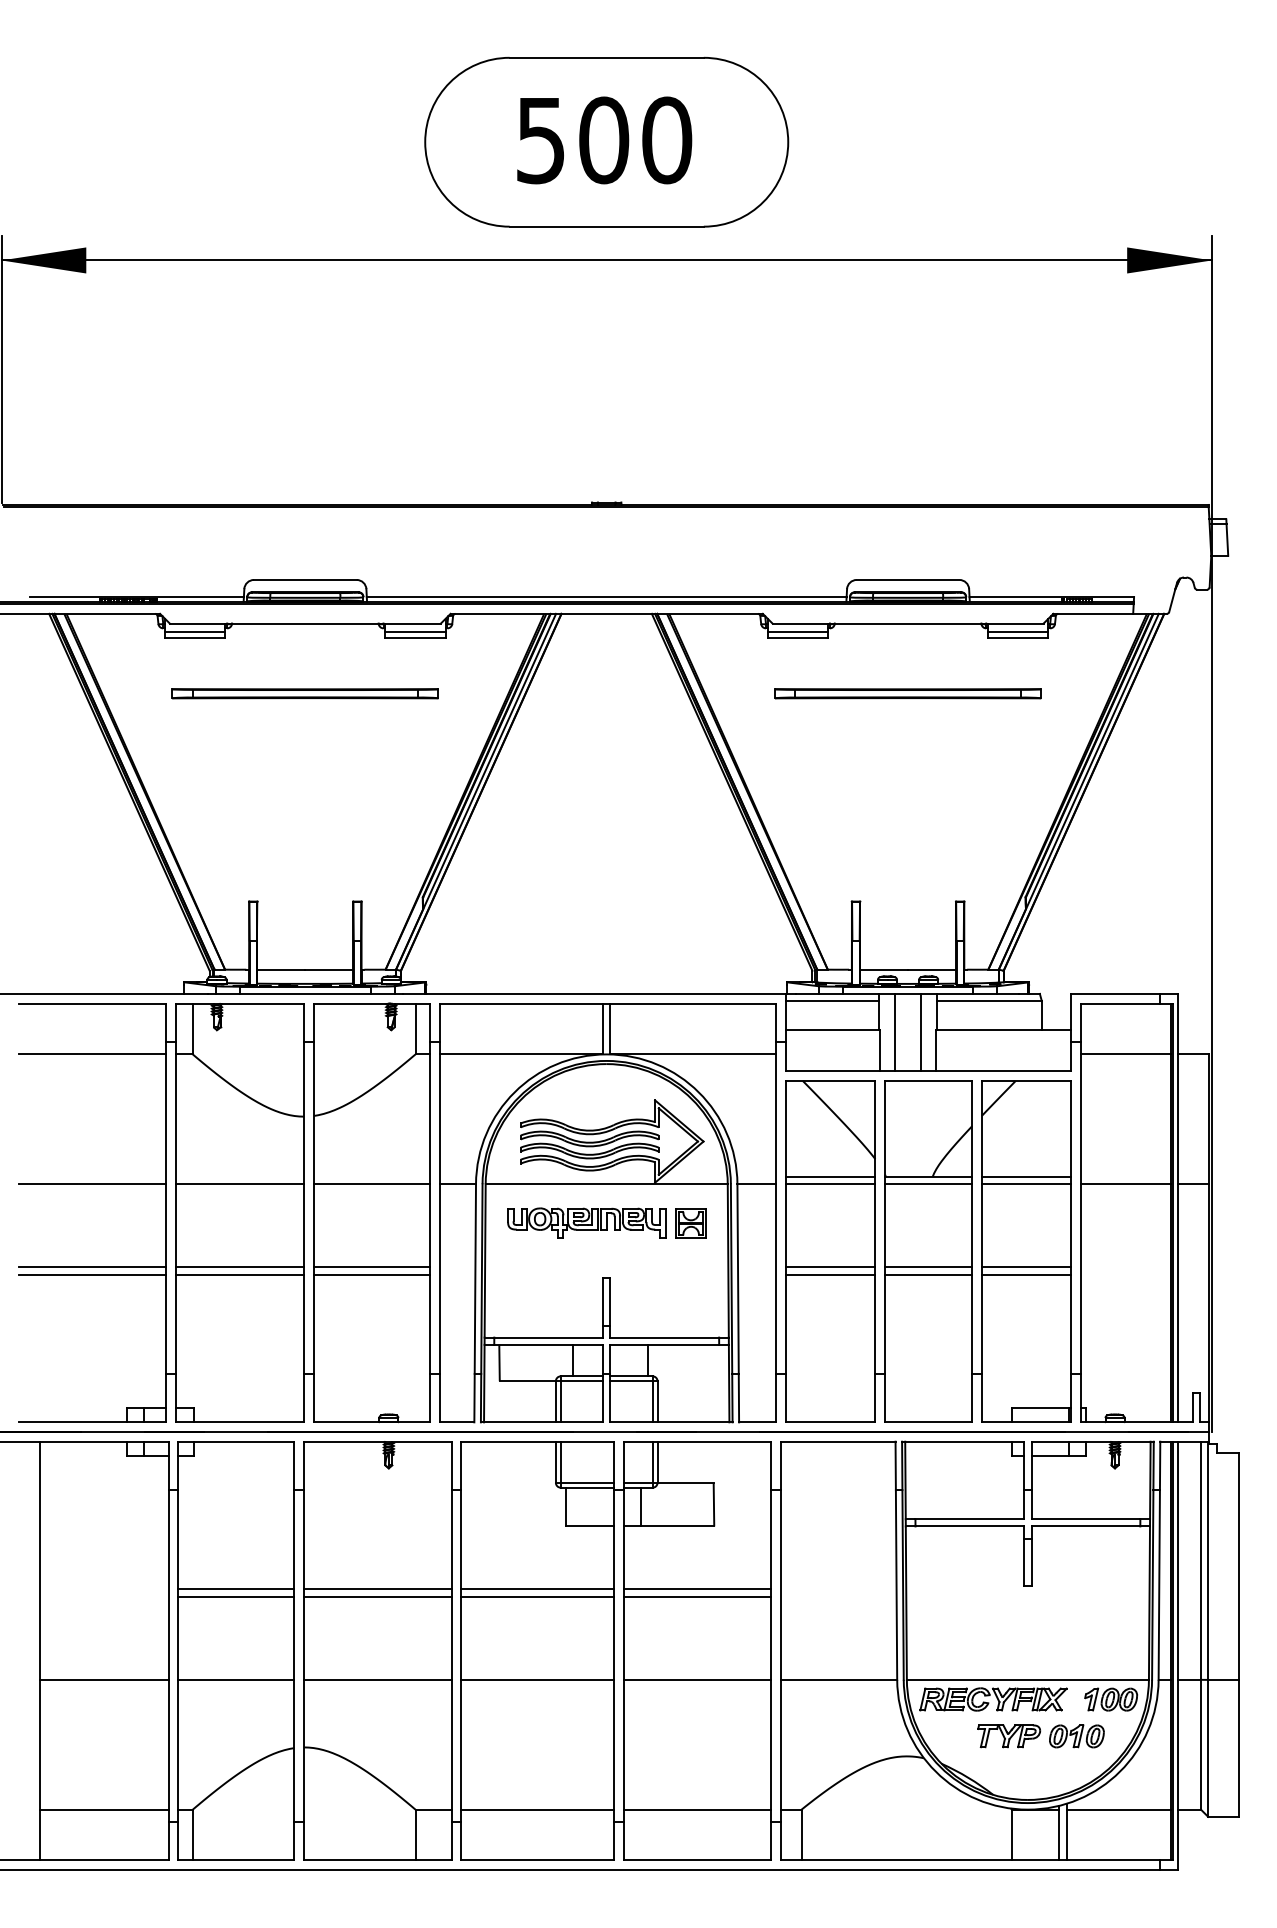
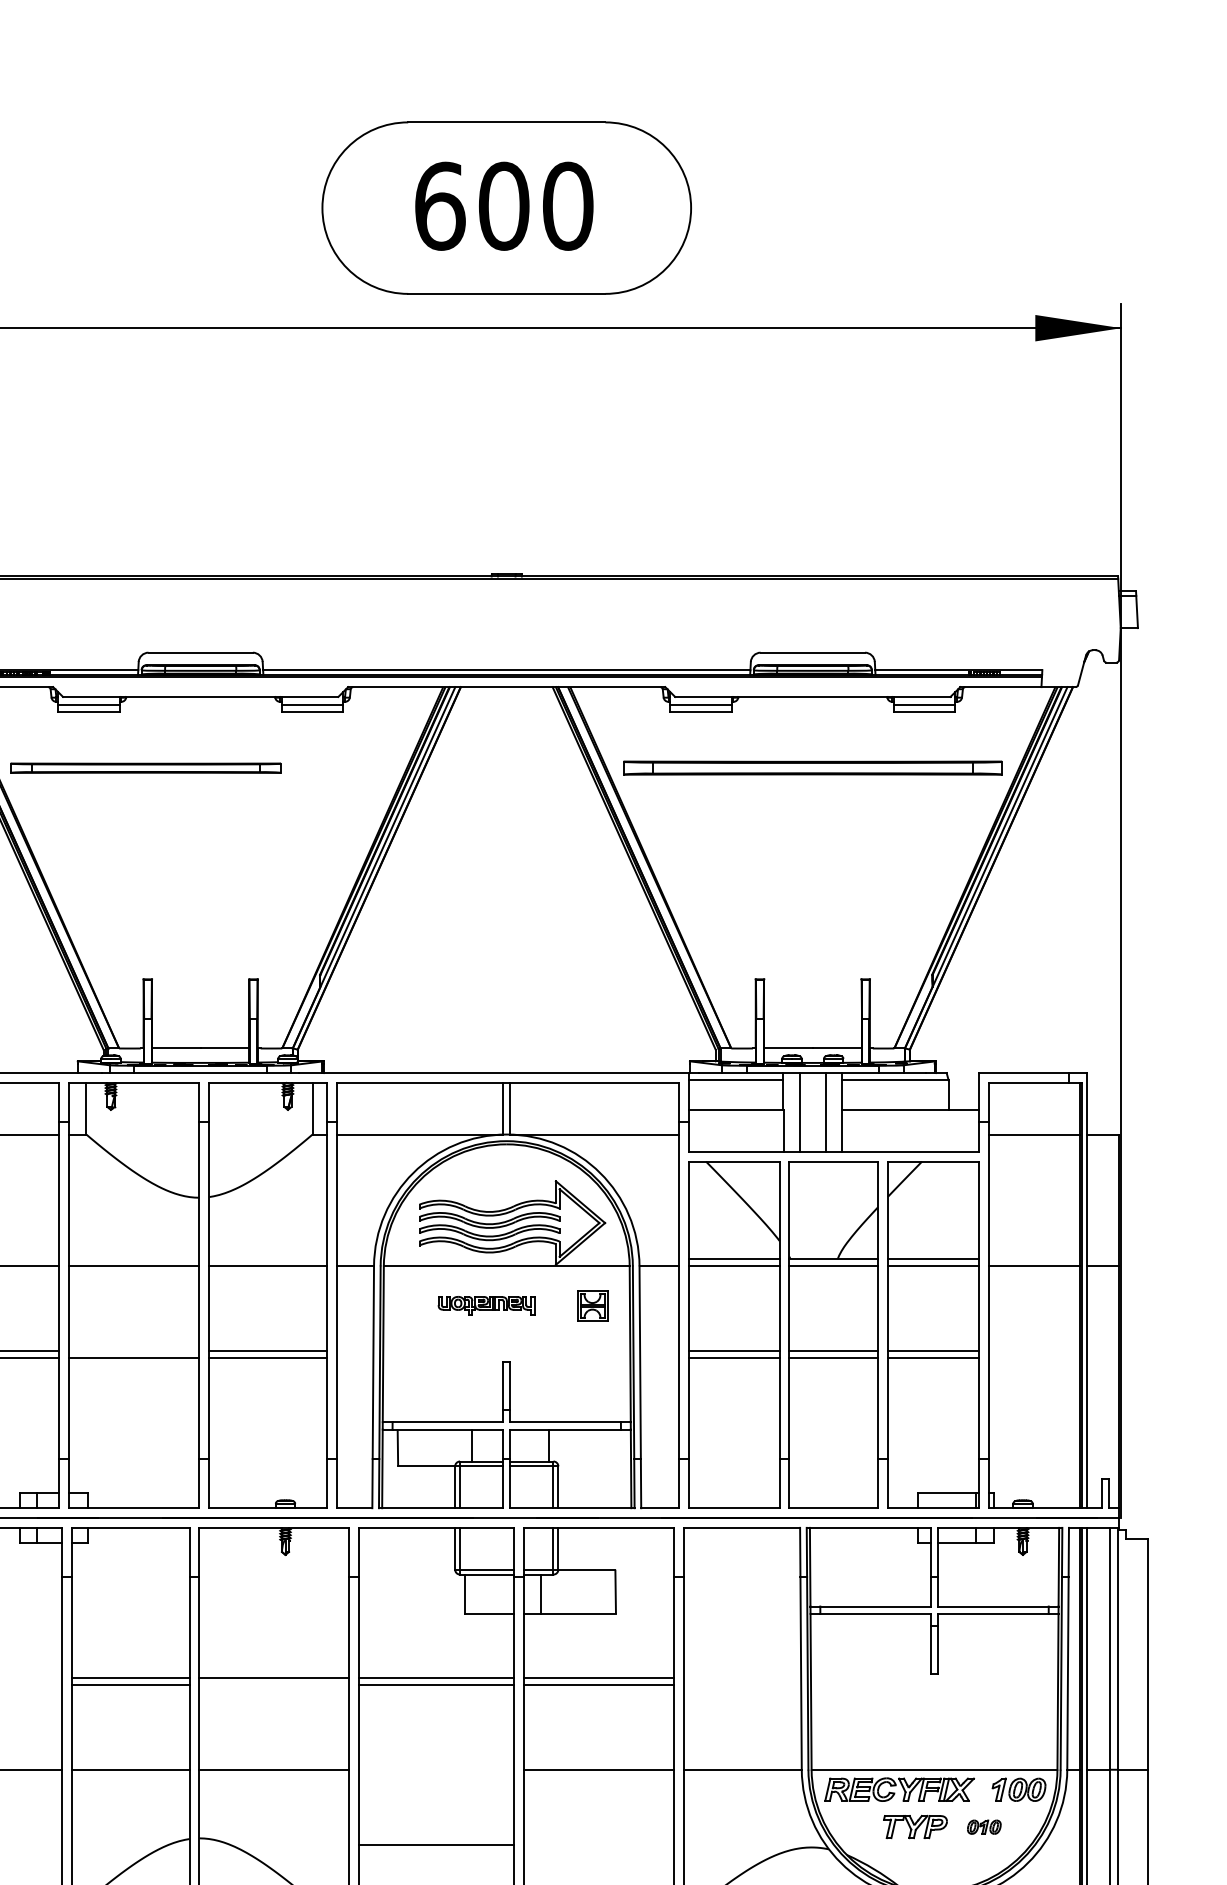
text: (541, 140) -> (440, 206), 500 -> 600
part: (304, 693) -> (144, 767), moved
part: (907, 693) -> (812, 767), size x1.4
part: (586, 1222) -> (486, 1305), size x0.6
line: (239, 1267) -> (133, 1350), removed
line: (377, 1596) -> (273, 1685), removed
line: (537, 1679) -> (436, 1844), moved
part: (1076, 1736) -> (983, 1827), size x0.6

